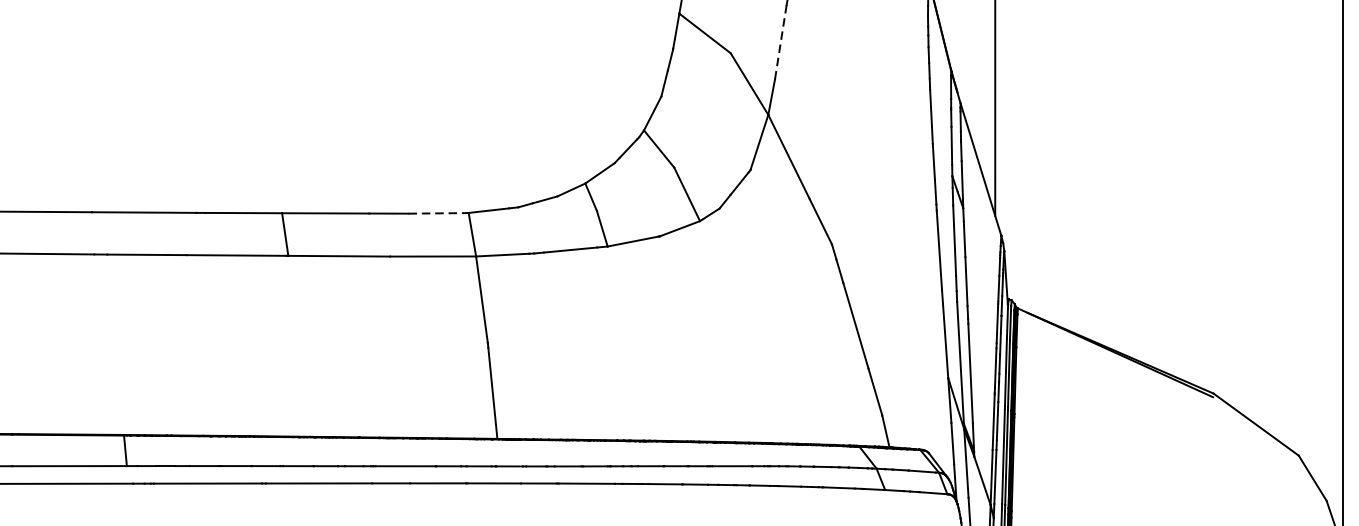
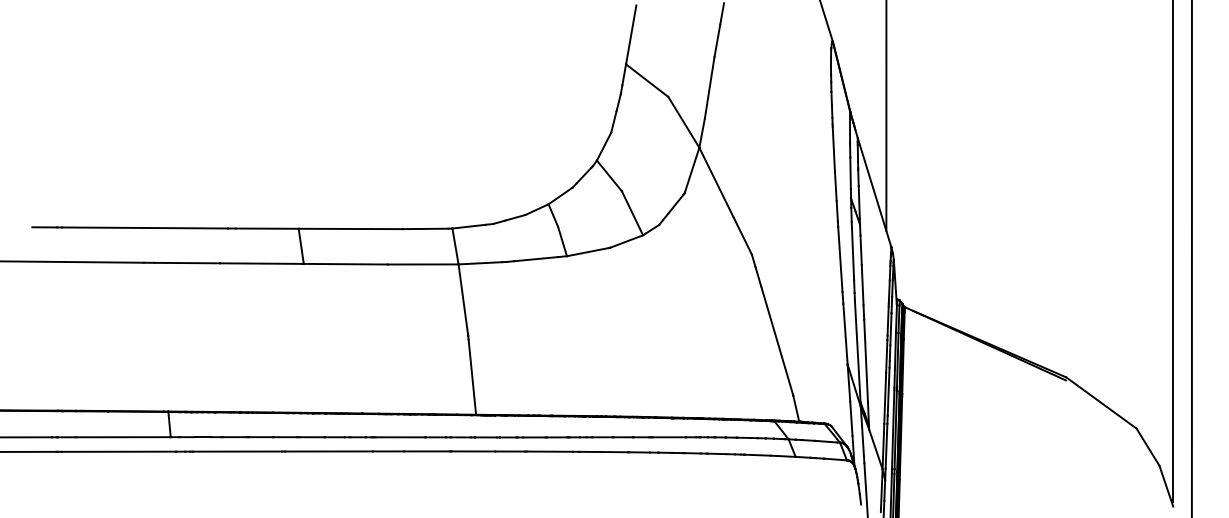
line: (780, 43) -> (709, 88), dashed -> solid
line: (436, 212) -> (425, 228), dashed -> solid

